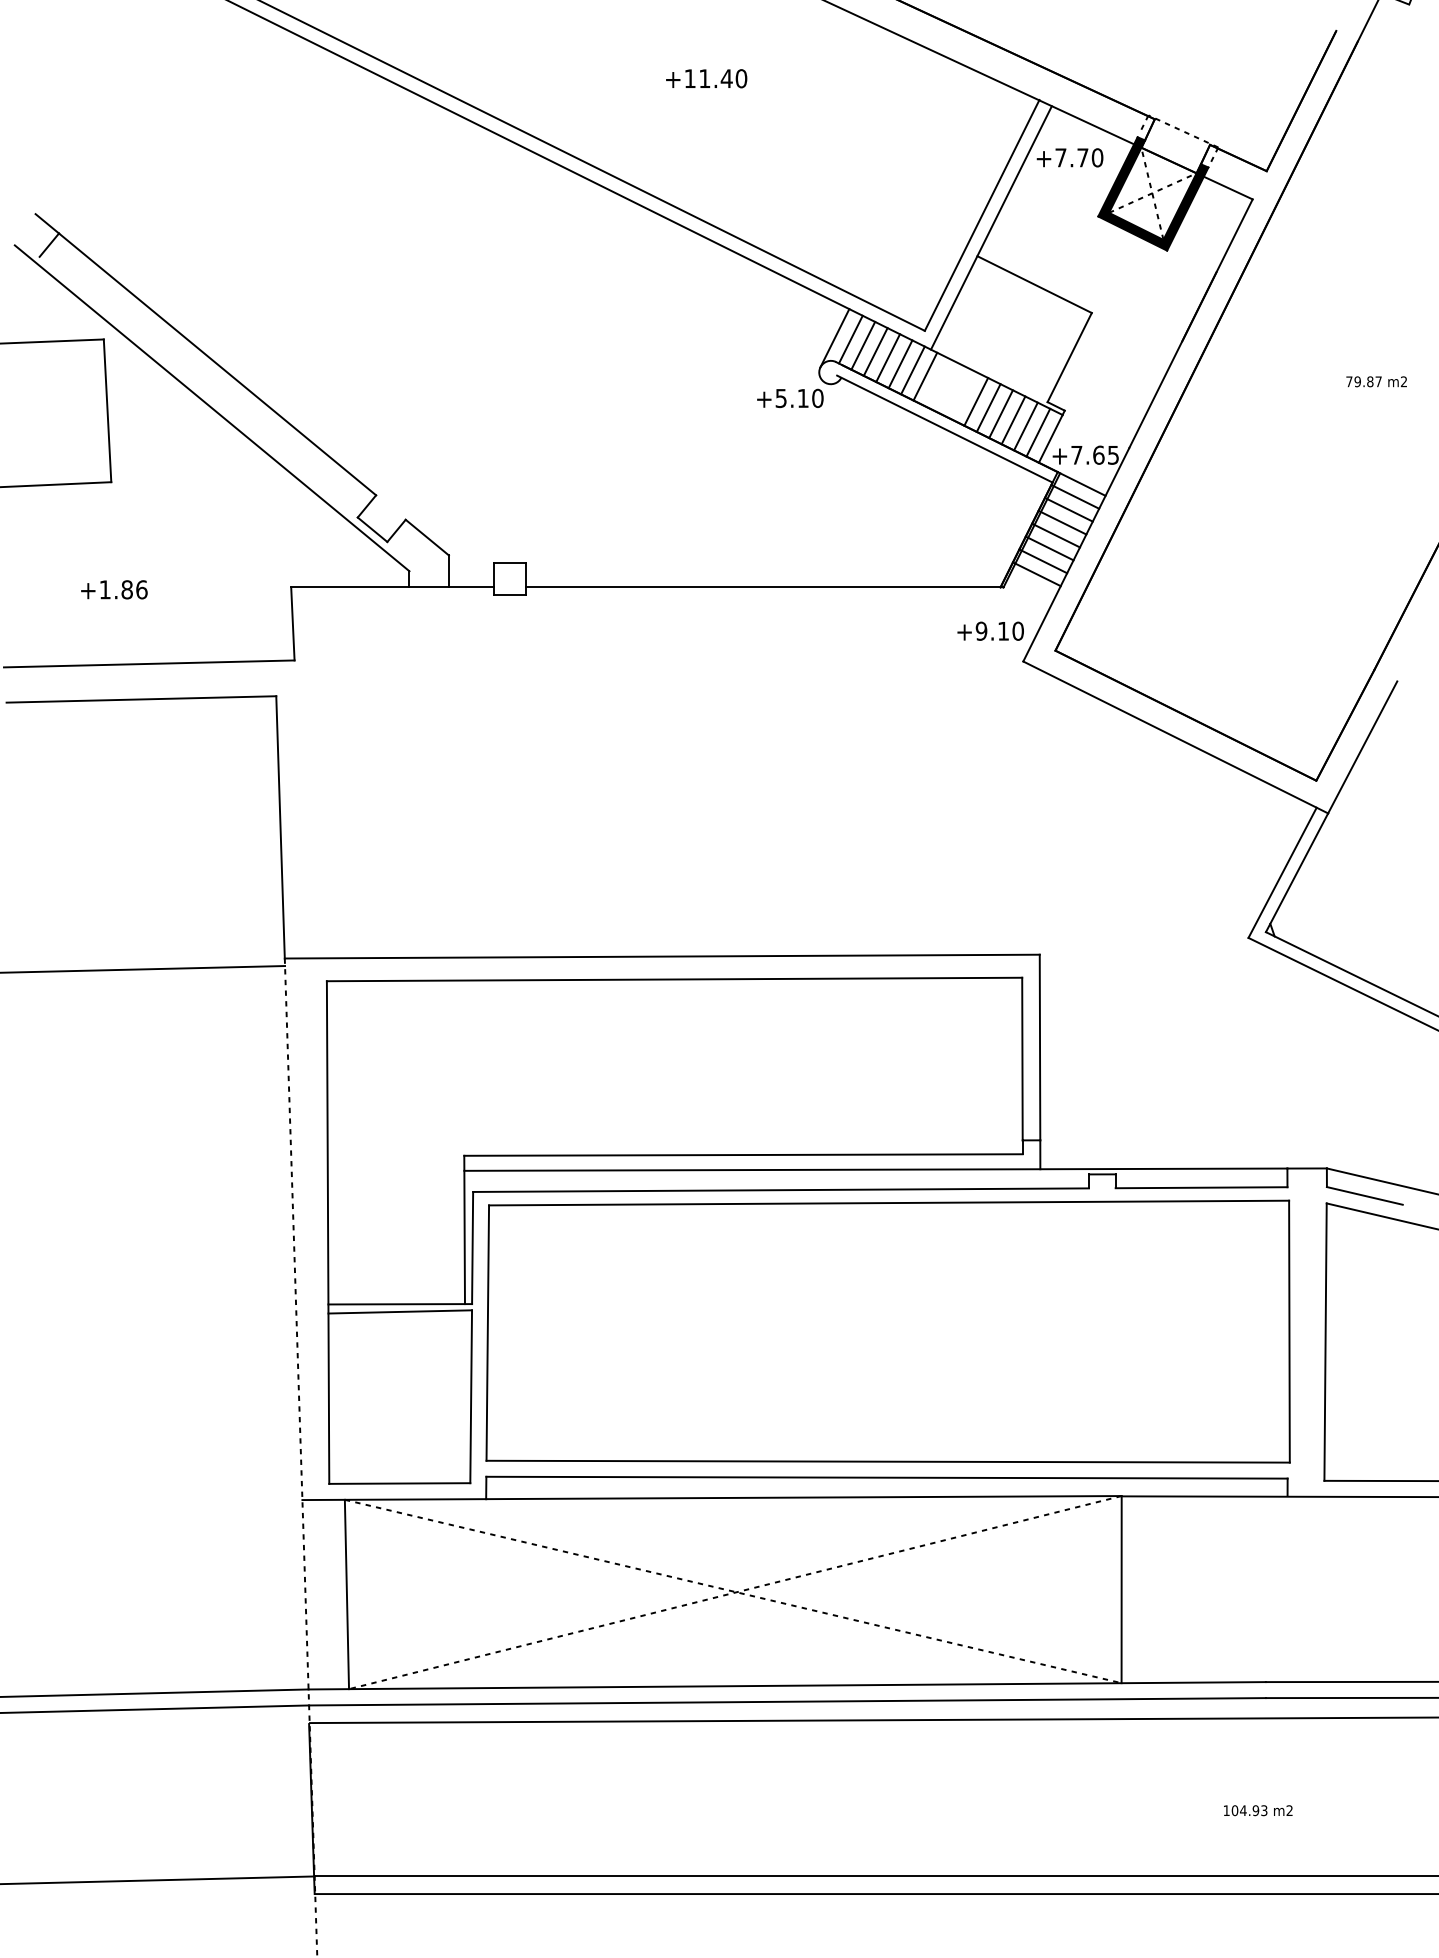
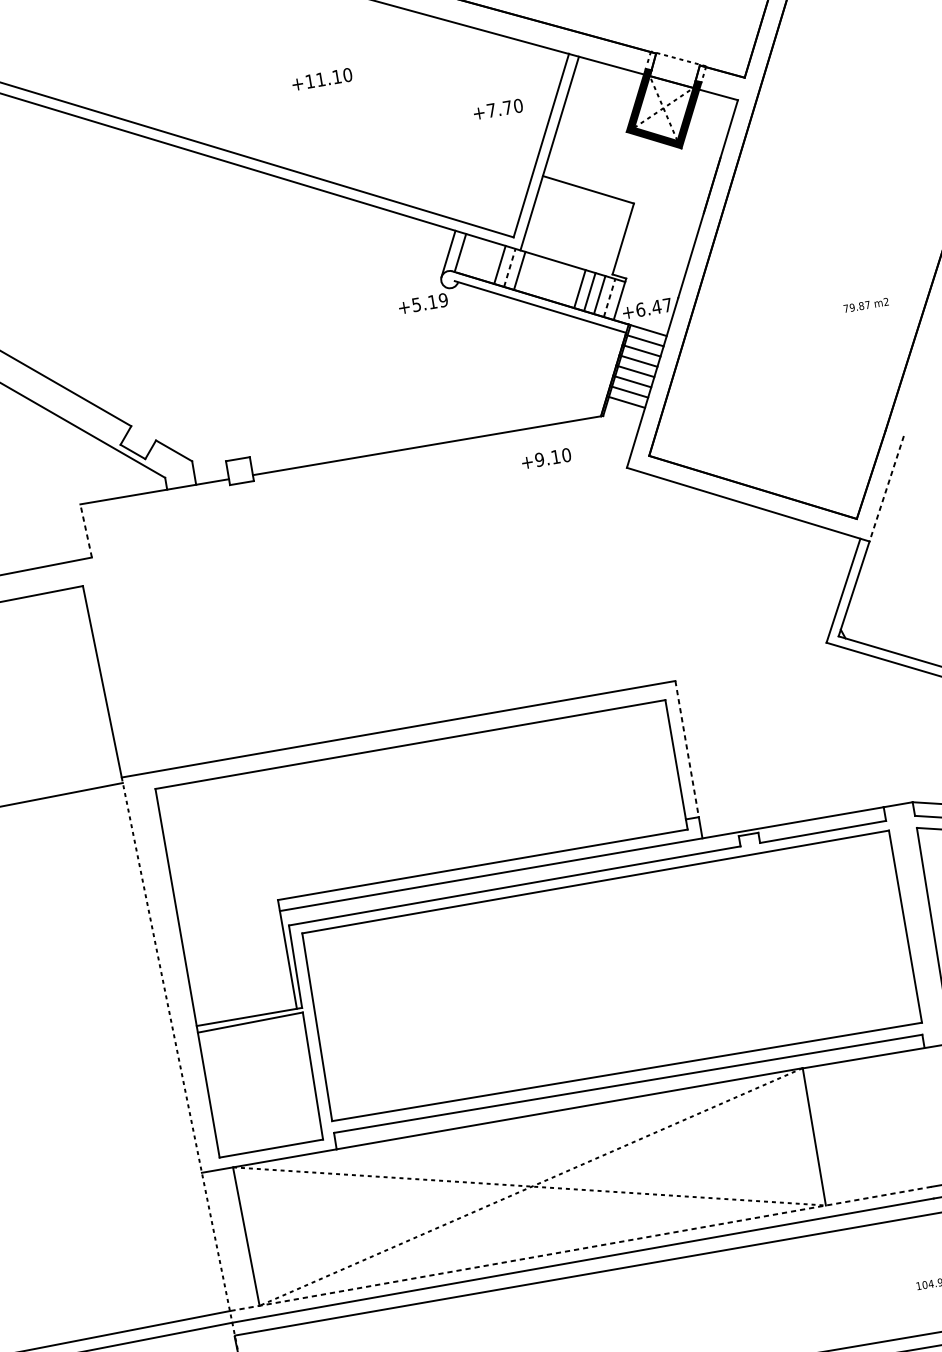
text: (726, 78) -> (336, 76), +11.40 -> +11.10
text: (1069, 157) -> (497, 109), moved
line: (863, 345) -> (470, 255), removed
line: (875, 351) -> (479, 258), removed
line: (888, 358) -> (490, 262), removed
line: (912, 370) -> (509, 268), solid -> dashed
text: (1376, 381) -> (866, 305), moved
text: (817, 398) -> (443, 300), +5.10 -> +5.19
line: (976, 401) -> (560, 282), removed
line: (988, 407) -> (569, 285), removed
line: (1038, 432) -> (609, 297), solid -> dashed
text: (1094, 454) -> (653, 307), +7.65 -> +6.47
line: (292, 623) -> (85, 530), solid -> dashed
text: (990, 630) -> (546, 458), moved
line: (1362, 747) -> (886, 488), solid -> dashed
line: (1040, 1047) -> (687, 749), solid -> dashed
line: (787, 1685) -> (580, 1248), solid -> dashed

